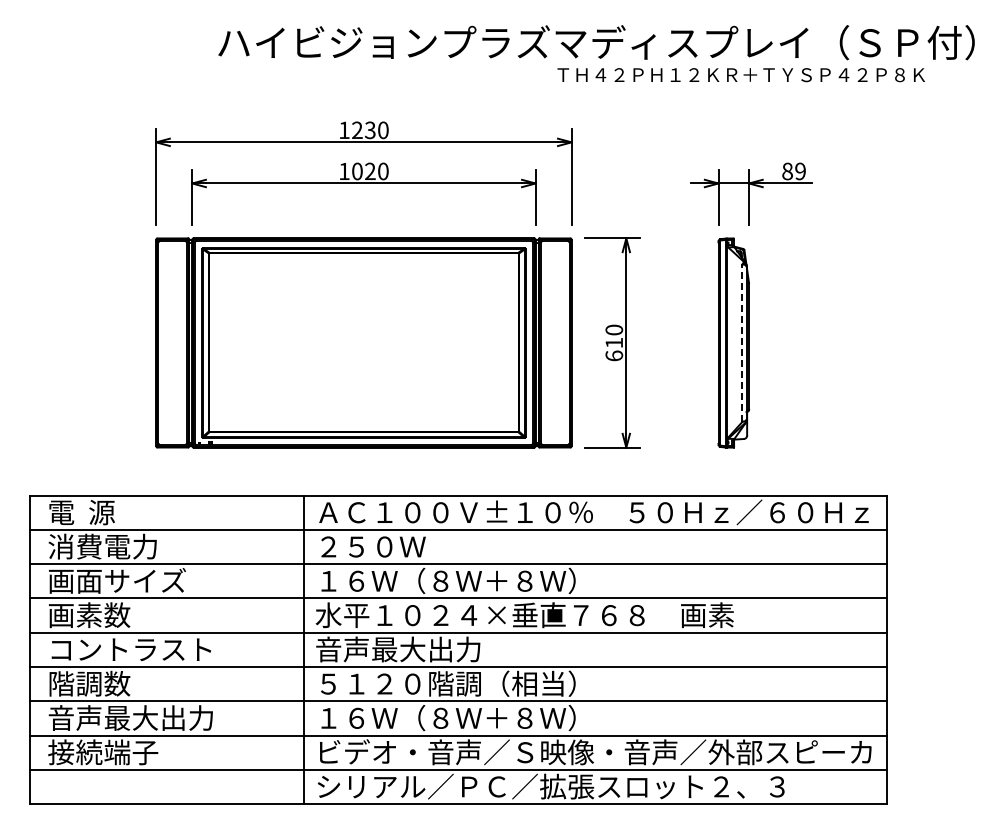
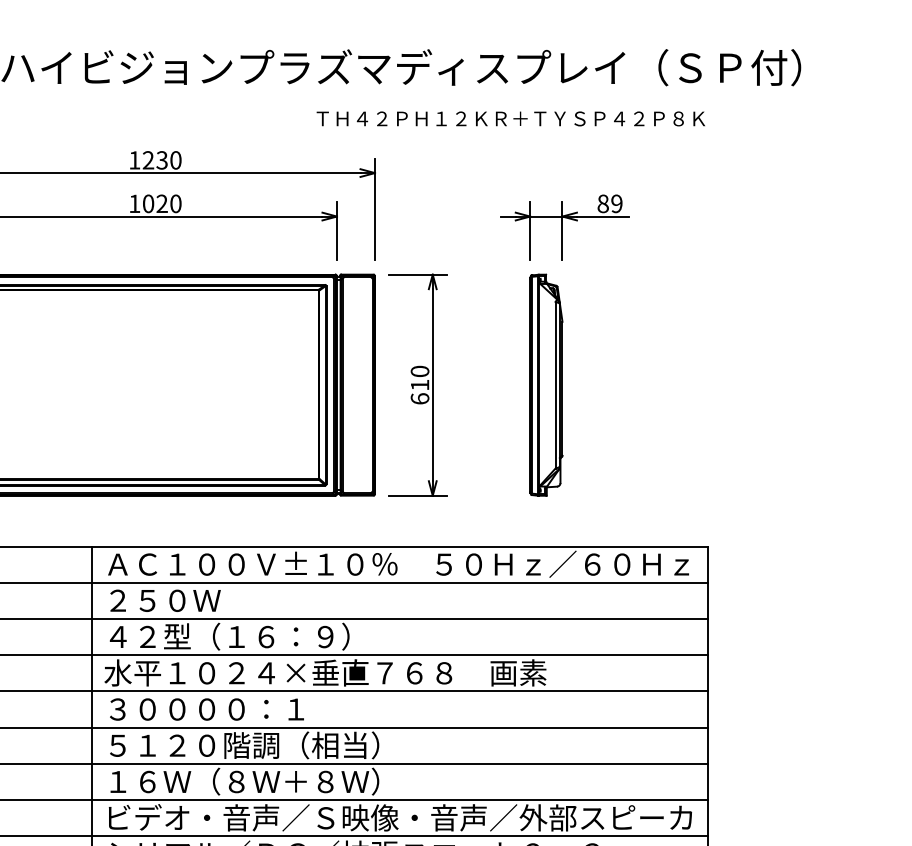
text: (740, 75) -> (510, 119), moved
line: (742, 343) -> (555, 385), dashed -> solid
text: (447, 580) -> (243, 636), １６Ｗ（８Ｗ＋８Ｗ） -> ４２型（１６：９）
text: (410, 649) -> (204, 709), 音声最大出力 -> ３００００：１

